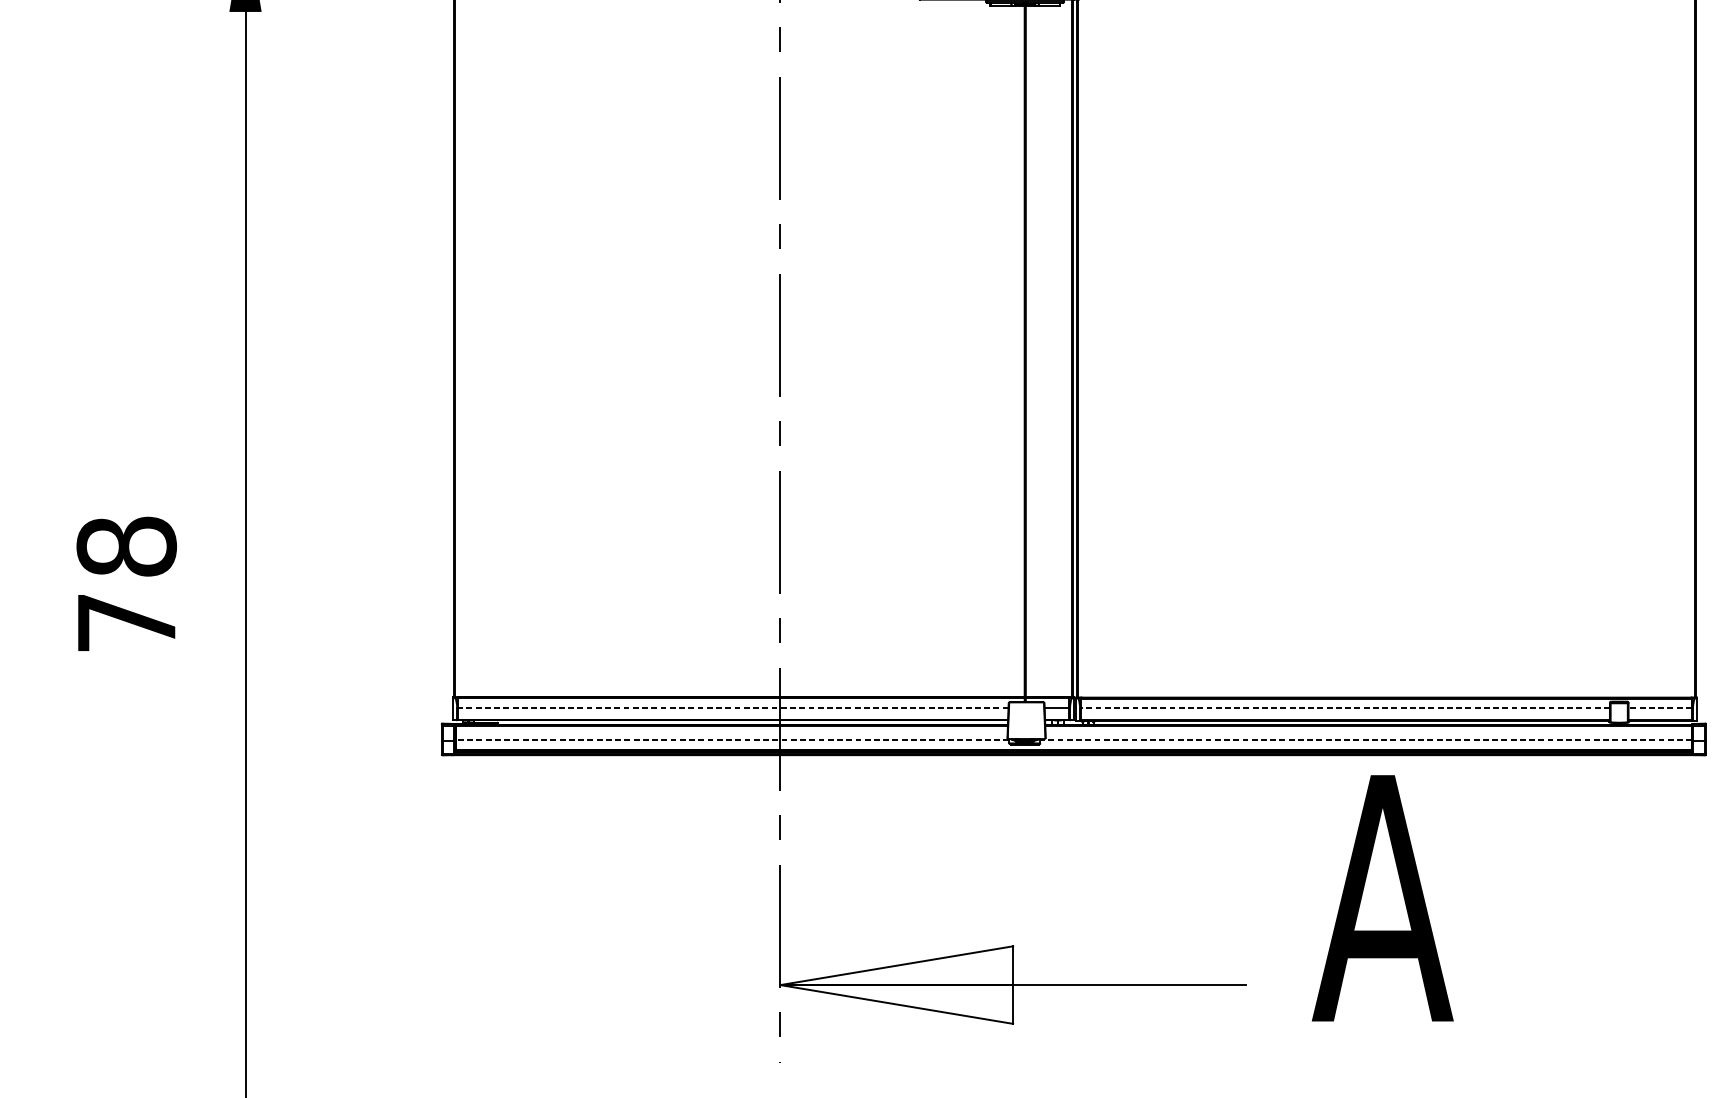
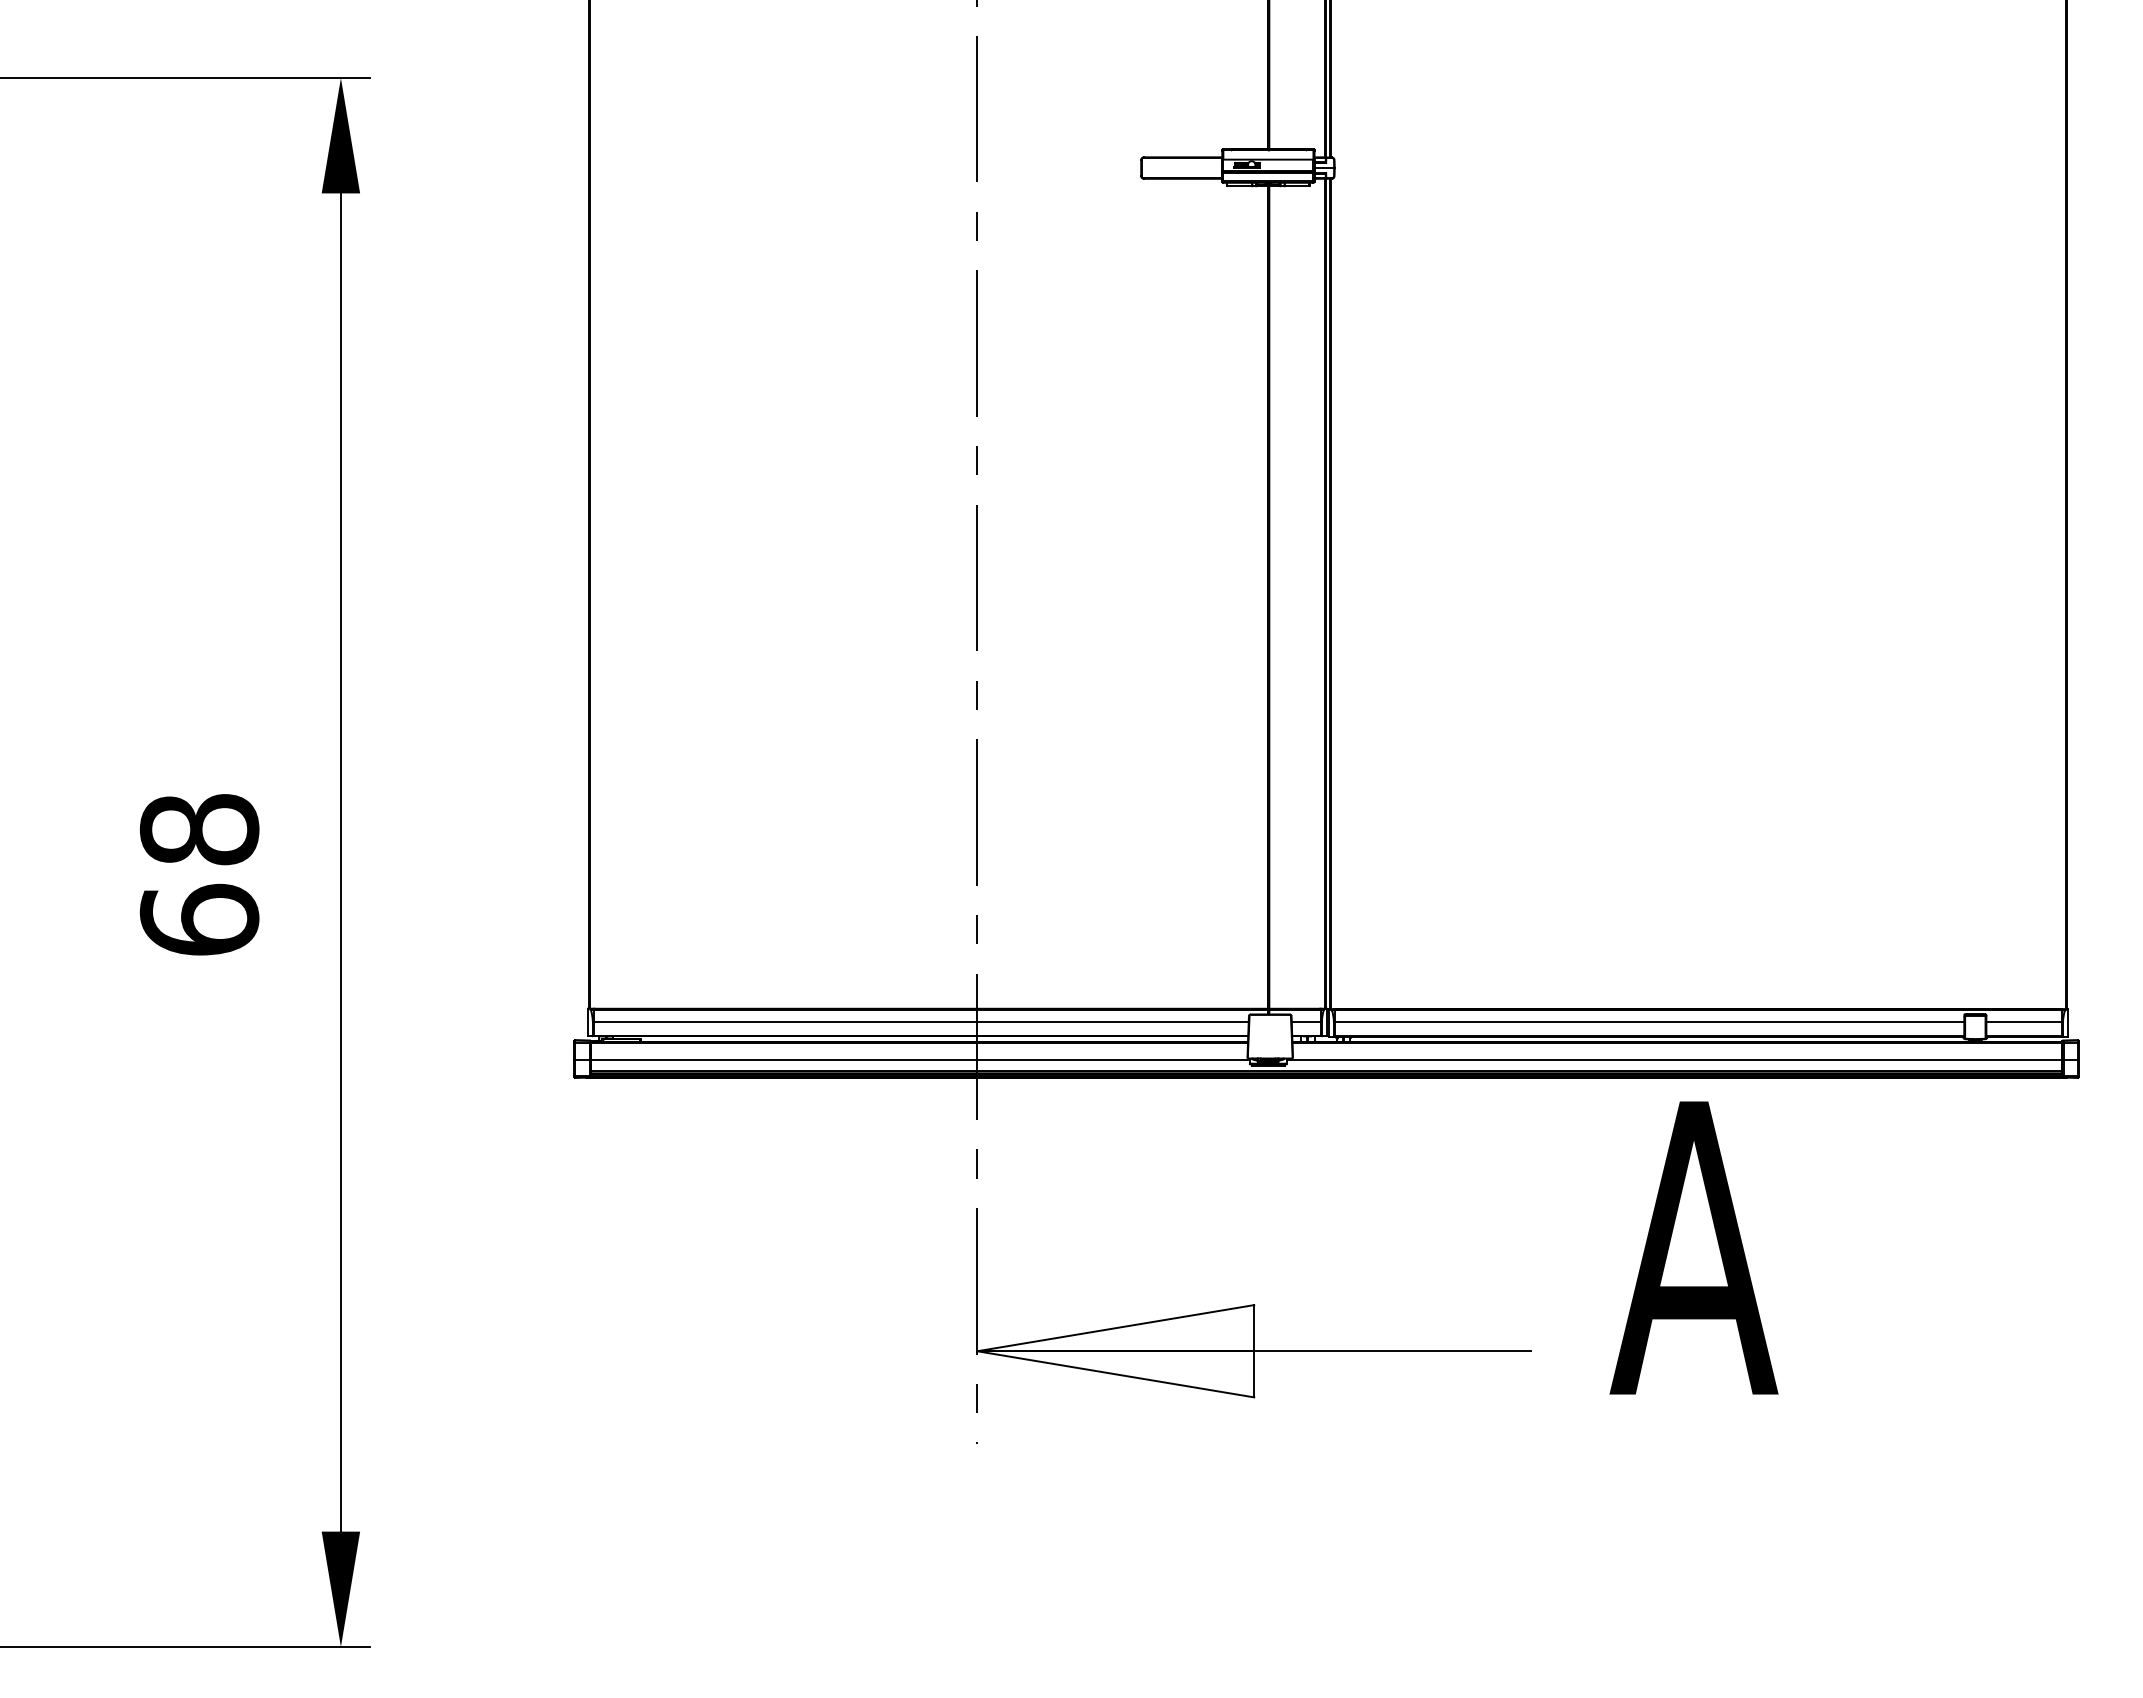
text: (126, 622) -> (199, 919), 78 -> 68
line: (732, 707) -> (920, 1021), dashed -> solid
line: (1345, 708) -> (1649, 1022), dashed -> solid
line: (1660, 708) -> (2024, 1022), dashed -> solid
line: (731, 740) -> (919, 1060), dashed -> solid
line: (1366, 740) -> (1674, 1060), dashed -> solid

